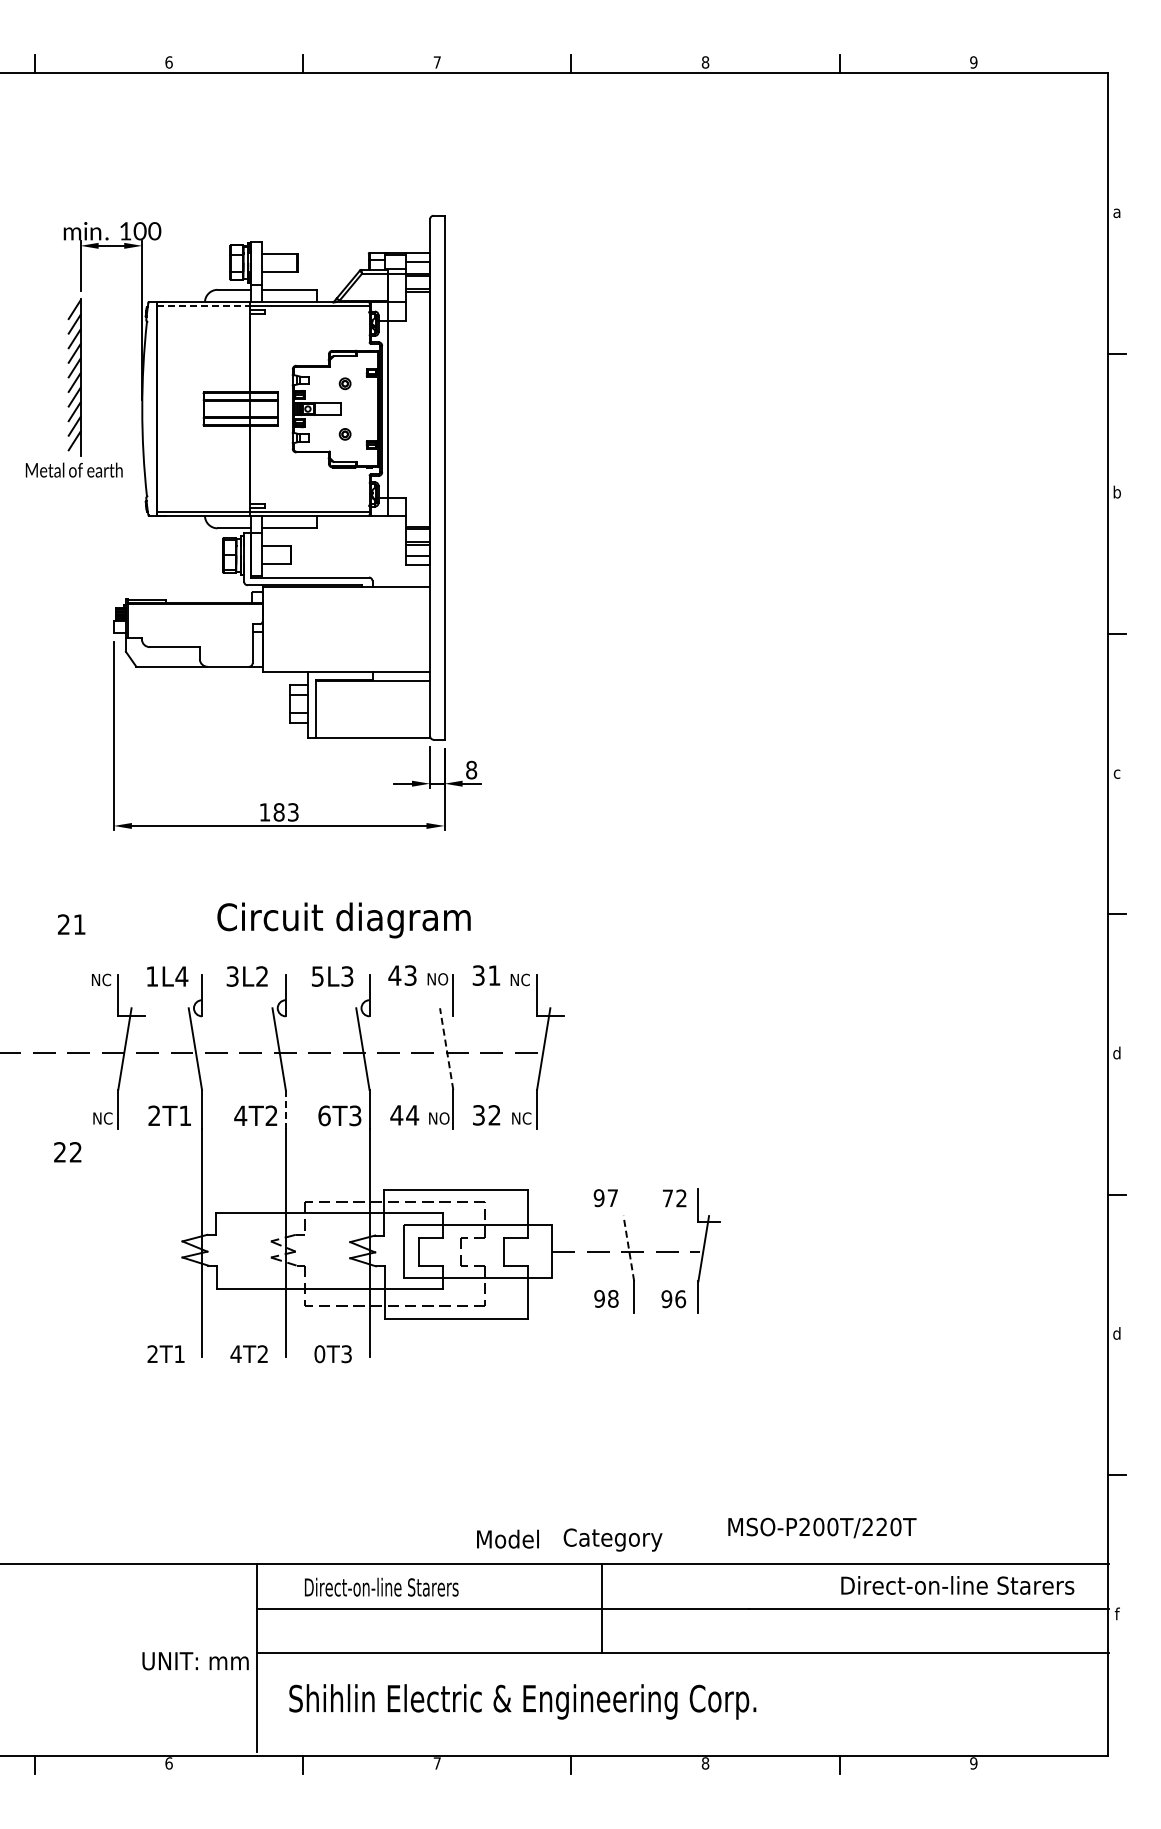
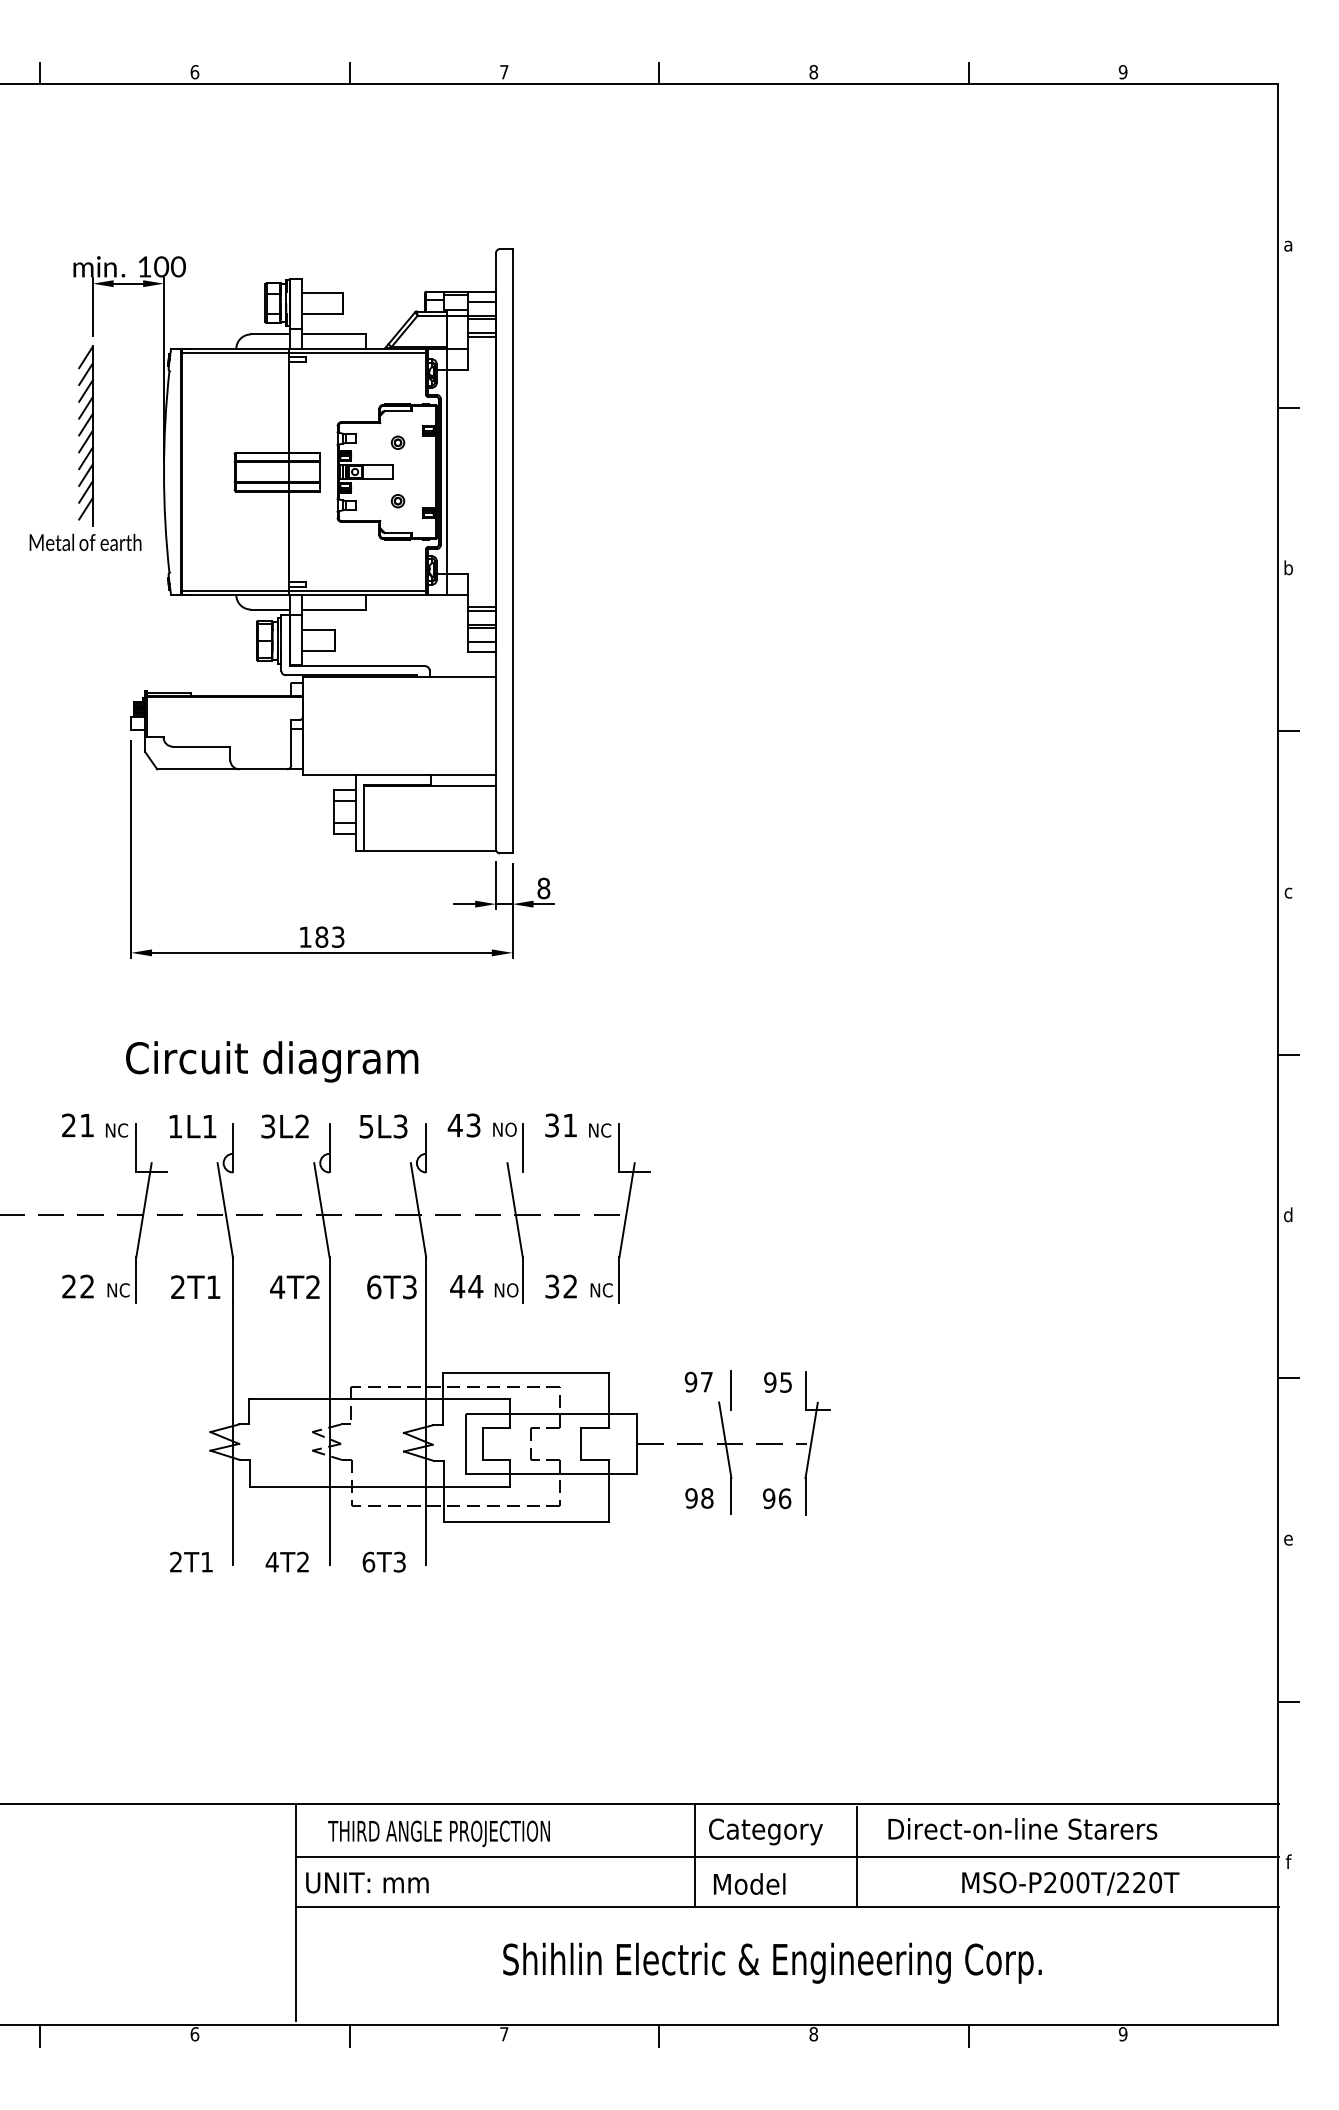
line: (203, 306) -> (234, 353), dashed -> solid
text: (343, 920) -> (271, 1061), moved
text: (71, 924) -> (77, 1125), moved
text: (181, 976) -> (209, 1126), 1L4 -> 1L1
line: (446, 1048) -> (514, 1209), dashed -> solid
line: (285, 1109) -> (329, 1279), dashed -> solid
text: (67, 1152) -> (77, 1286), moved
text: (674, 1198) -> (777, 1382), 72 -> 95
line: (634, 1205) -> (731, 1390), added
line: (628, 1247) -> (724, 1439), dashed -> solid
text: (1116, 1333) -> (1287, 1538), d -> e
text: (319, 1353) -> (368, 1561), 0T3 -> 6T3
text: (822, 1527) -> (1070, 1883), moved
text: (507, 1538) -> (749, 1883), moved
text: (612, 1539) -> (765, 1831), moved
text: (957, 1585) -> (1022, 1828), moved
text: (380, 1589) -> (438, 1833), Direct-on-line Starers -> THIRD ANGLE PROJECTION
line: (742, 1609) -> (856, 1856), added
text: (195, 1661) -> (367, 1883), moved
text: (522, 1701) -> (772, 1962), moved

